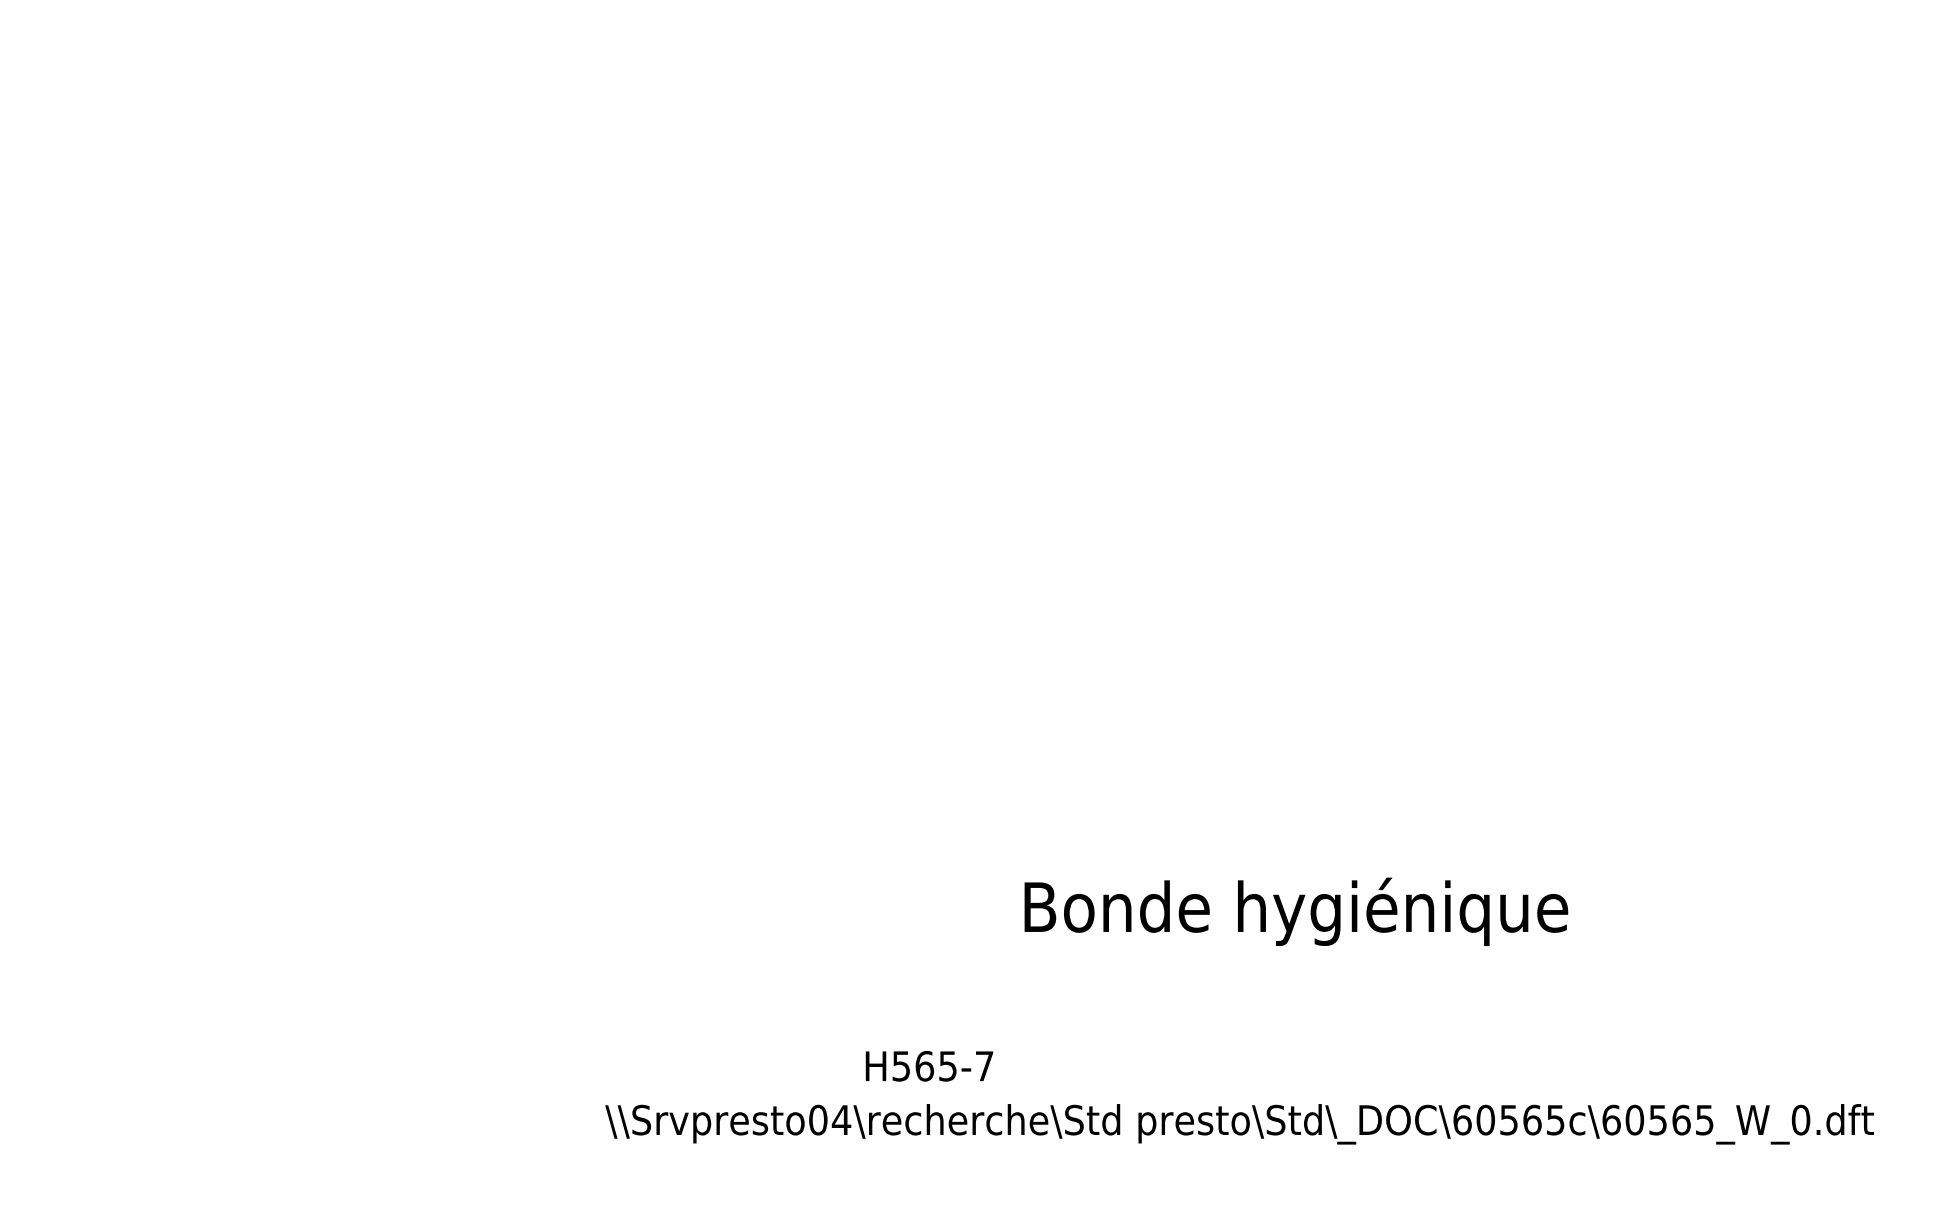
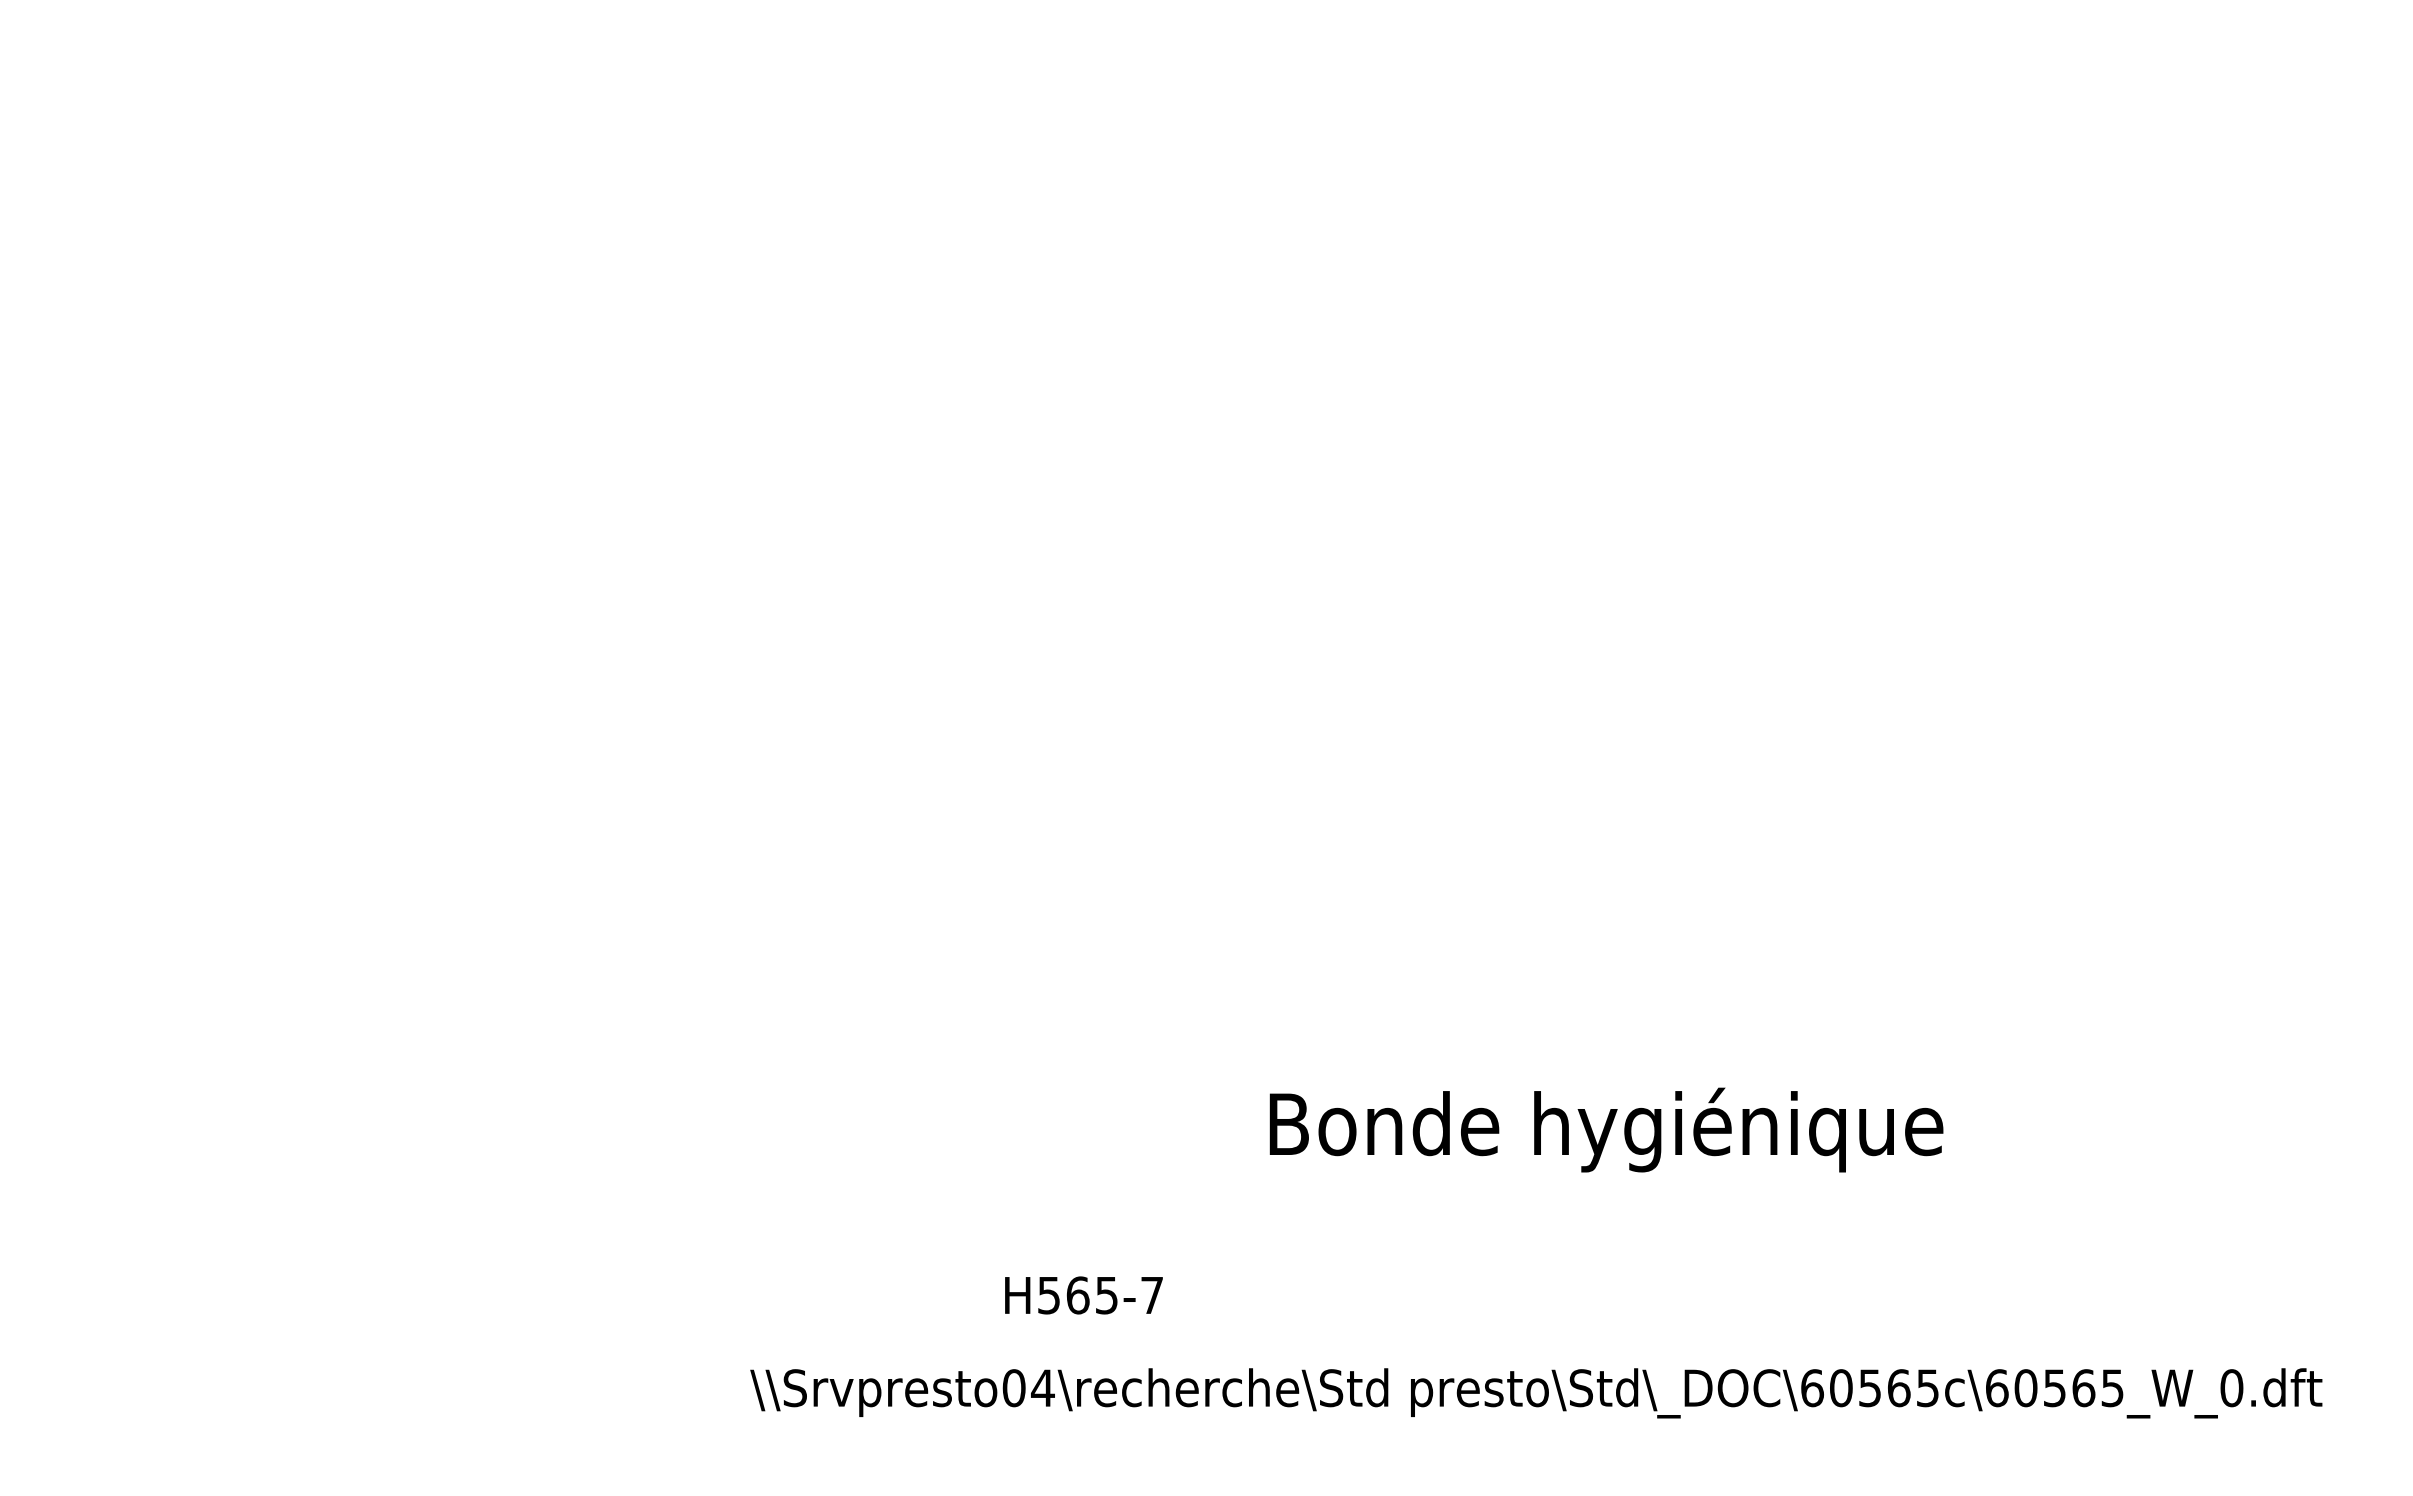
text: (929, 1066) -> (1083, 1295), moved

